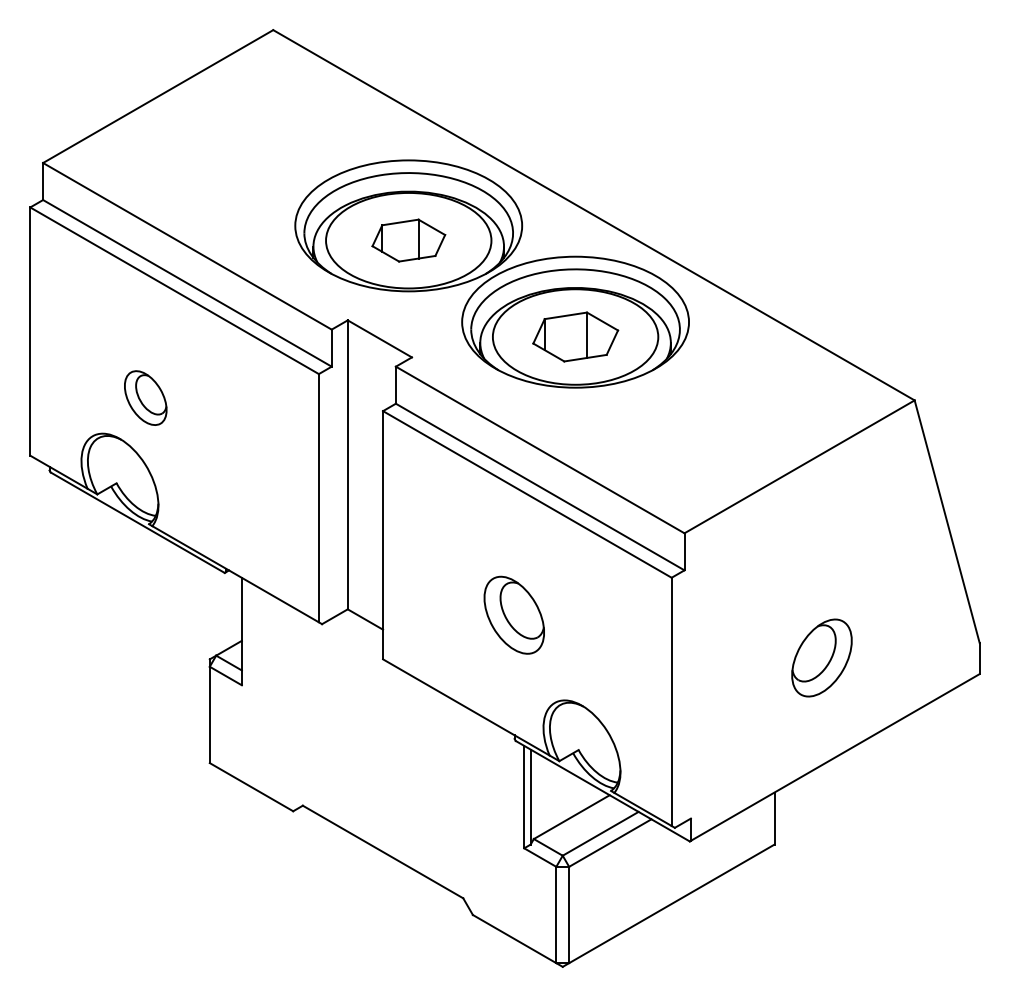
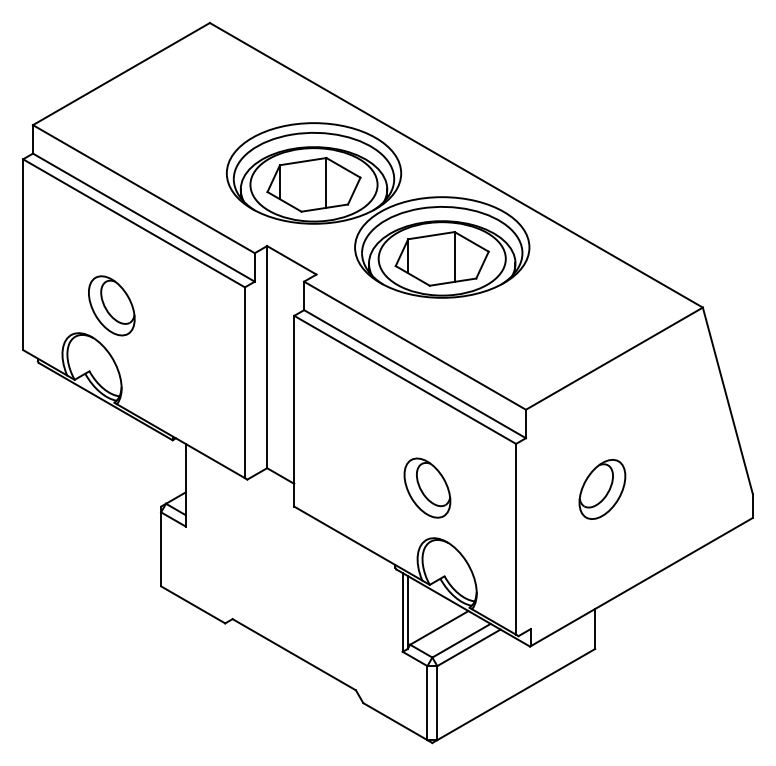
part: (408, 240) -> (313, 184), size x1.67
part: (575, 336) -> (442, 258), size x1.43
part: (145, 397) -> (111, 305), size x1.43
part: (513, 614) -> (426, 487), moved
part: (821, 657) -> (602, 489), moved

